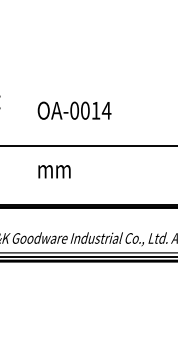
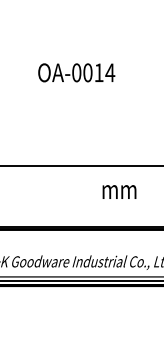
text: (74, 110) -> (76, 72), moved
text: (54, 171) -> (119, 191), moved

